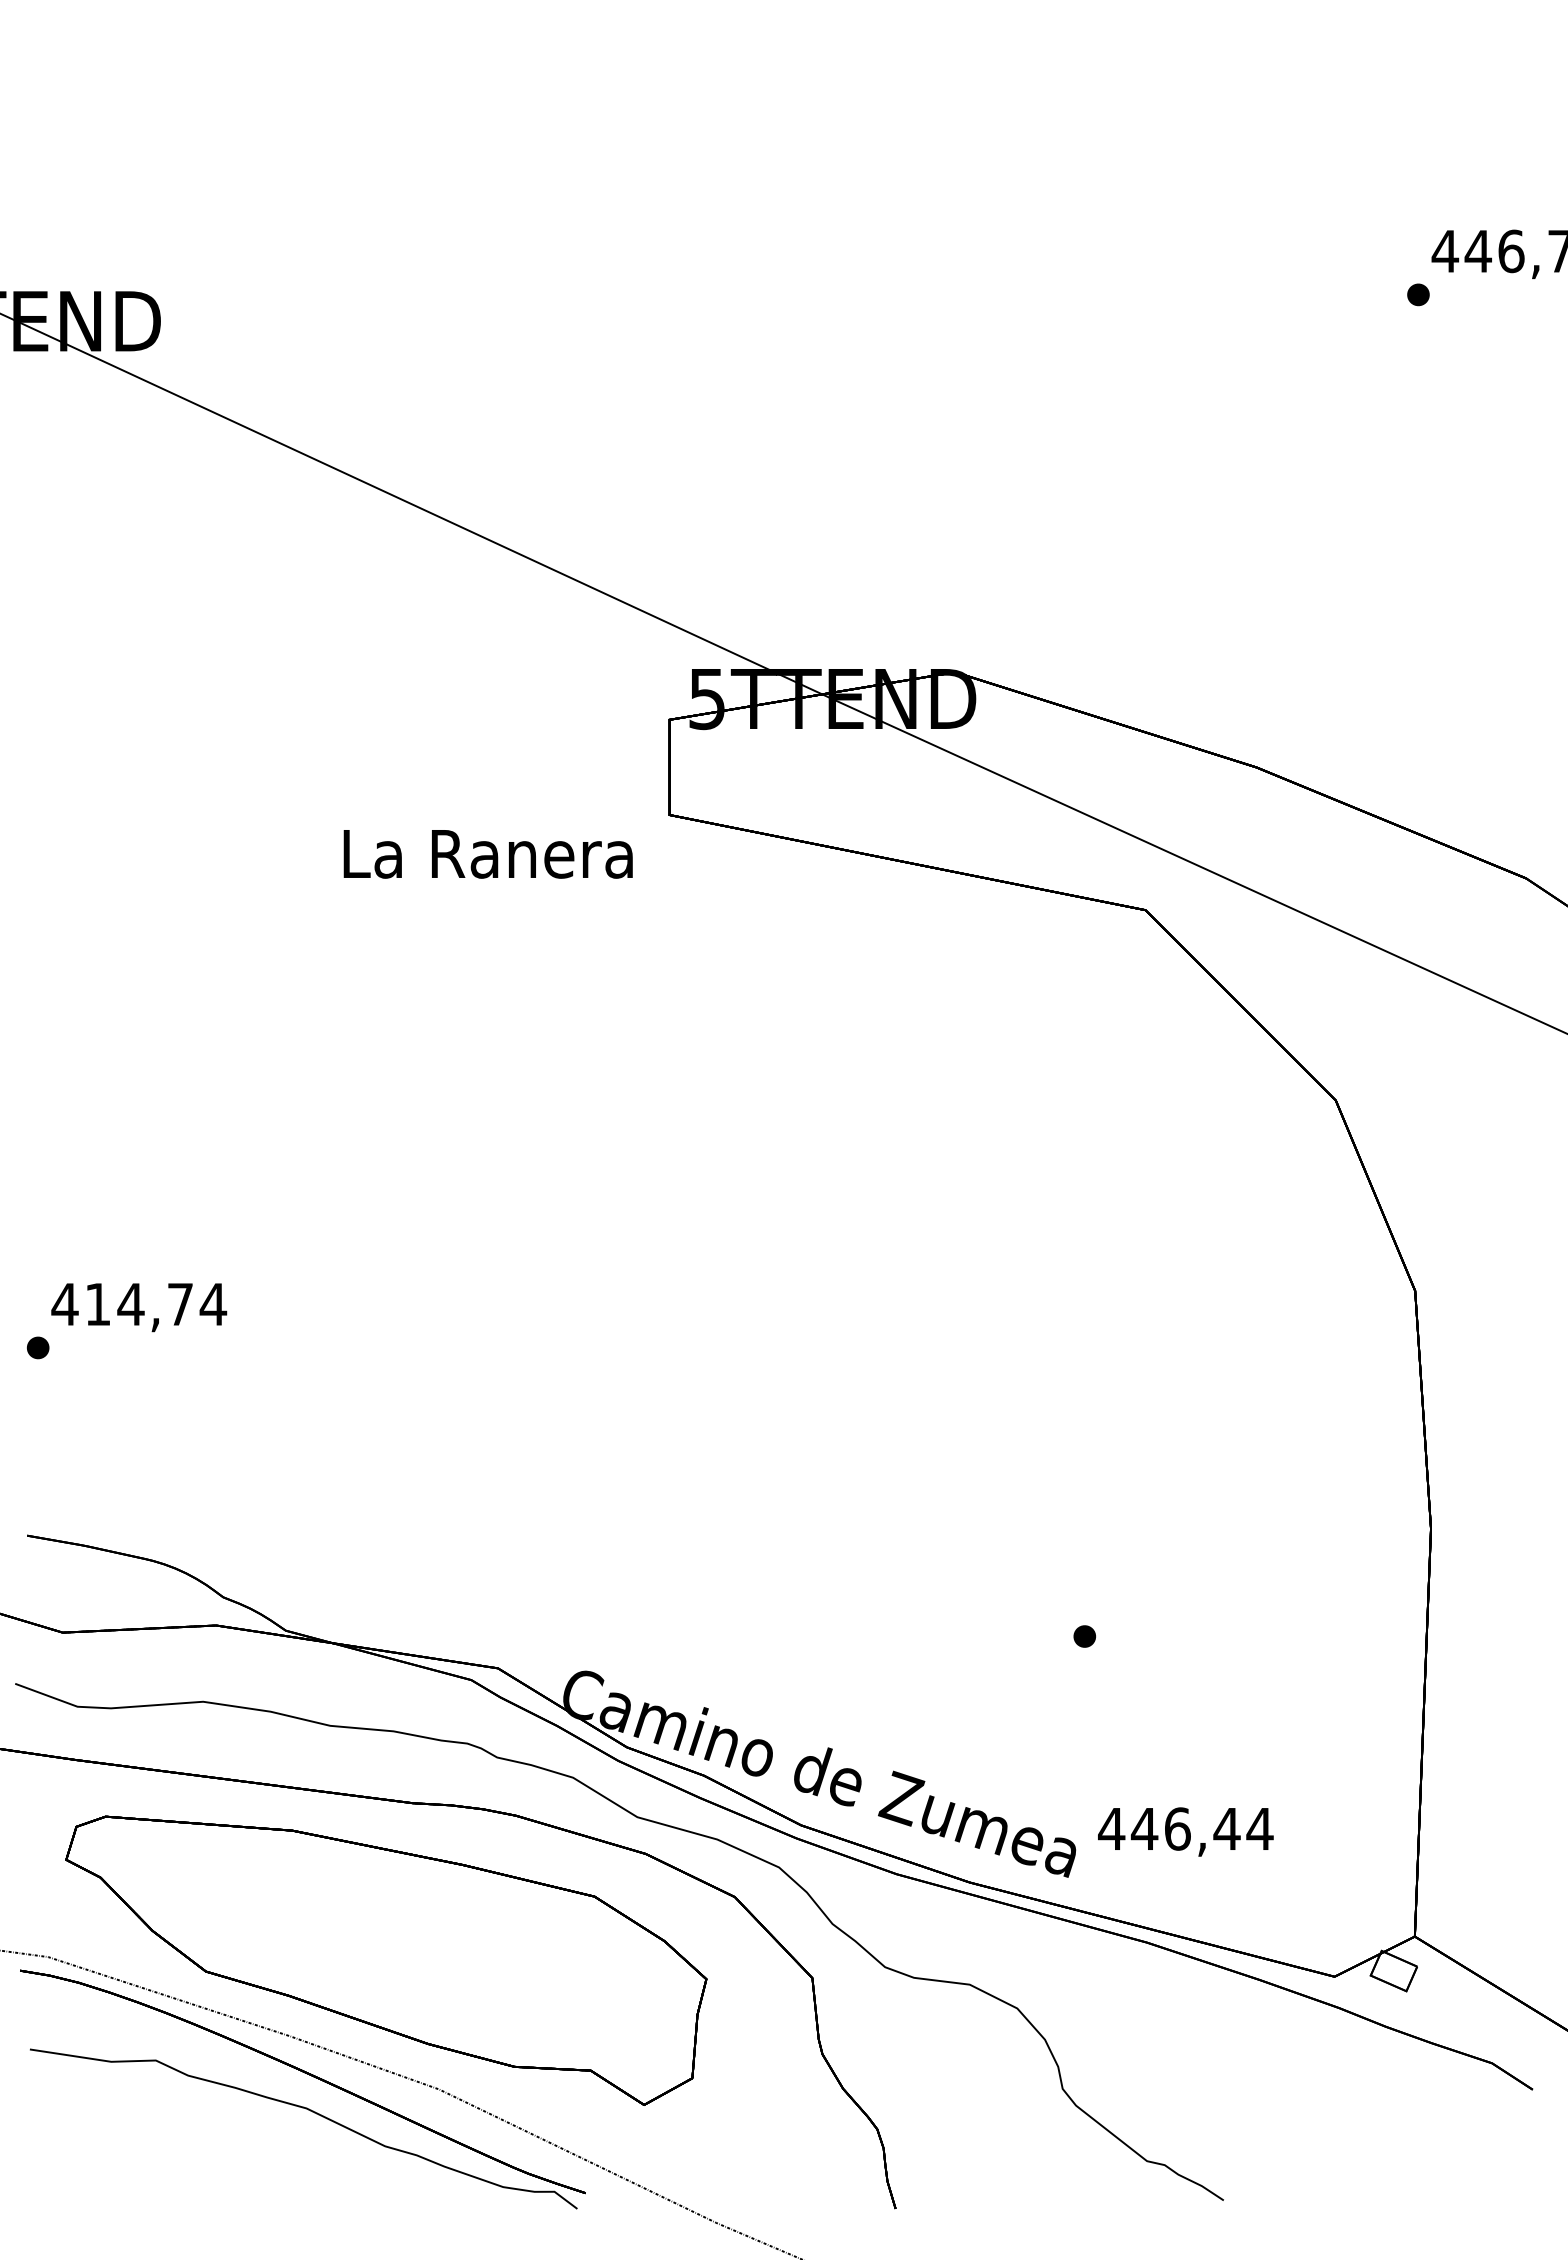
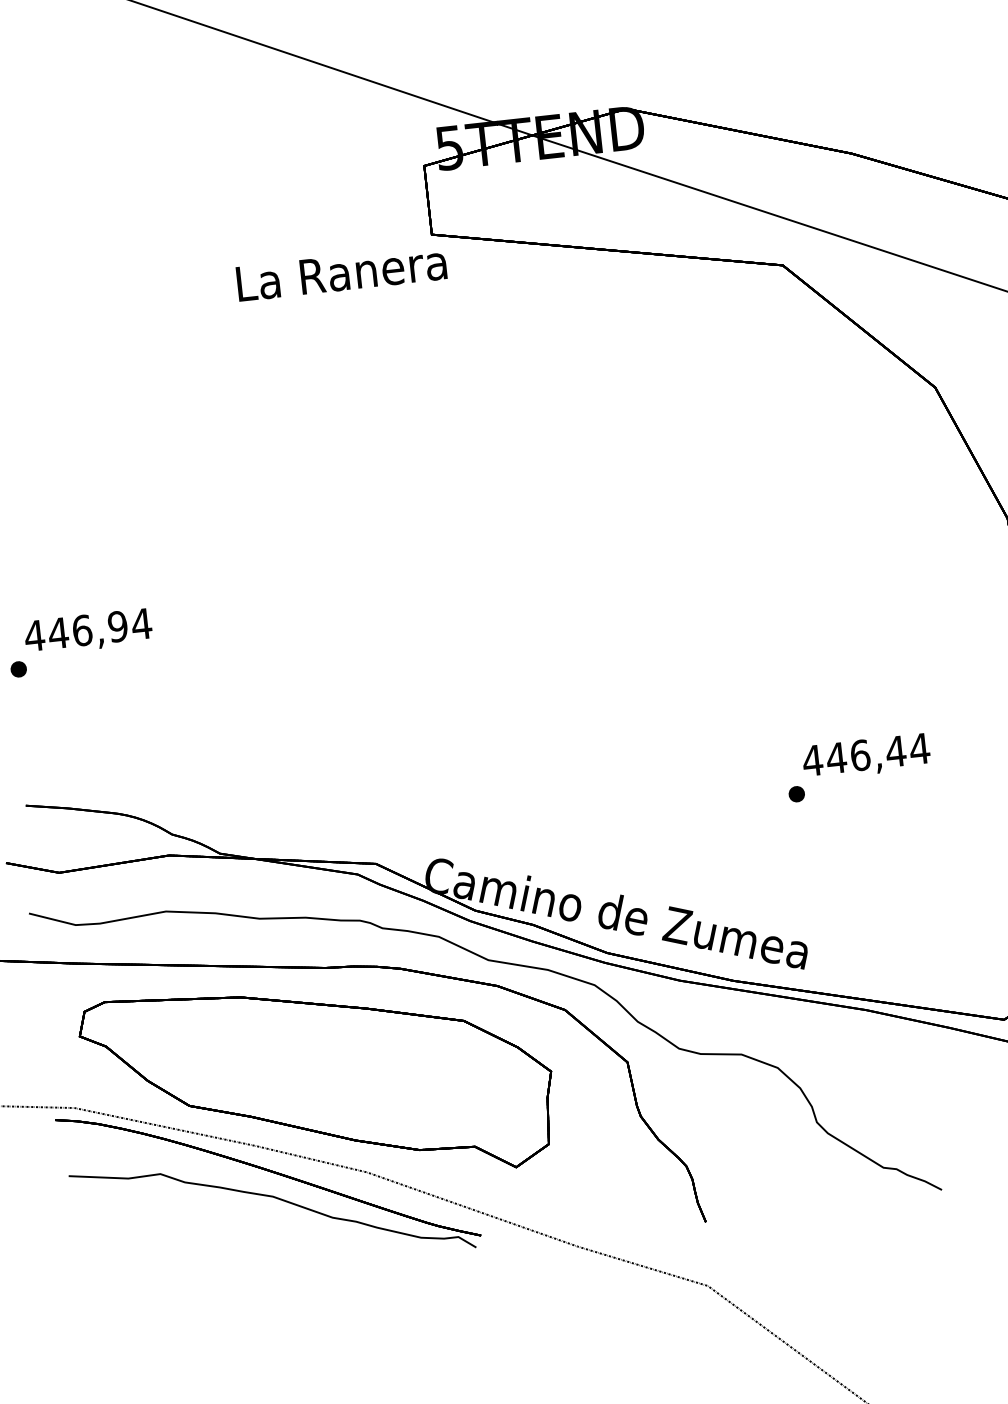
text: (487, 854) -> (341, 273), moved
text: (138, 1304) -> (87, 630), 414,74 -> 446,94
text: (1185, 1831) -> (866, 756), moved

